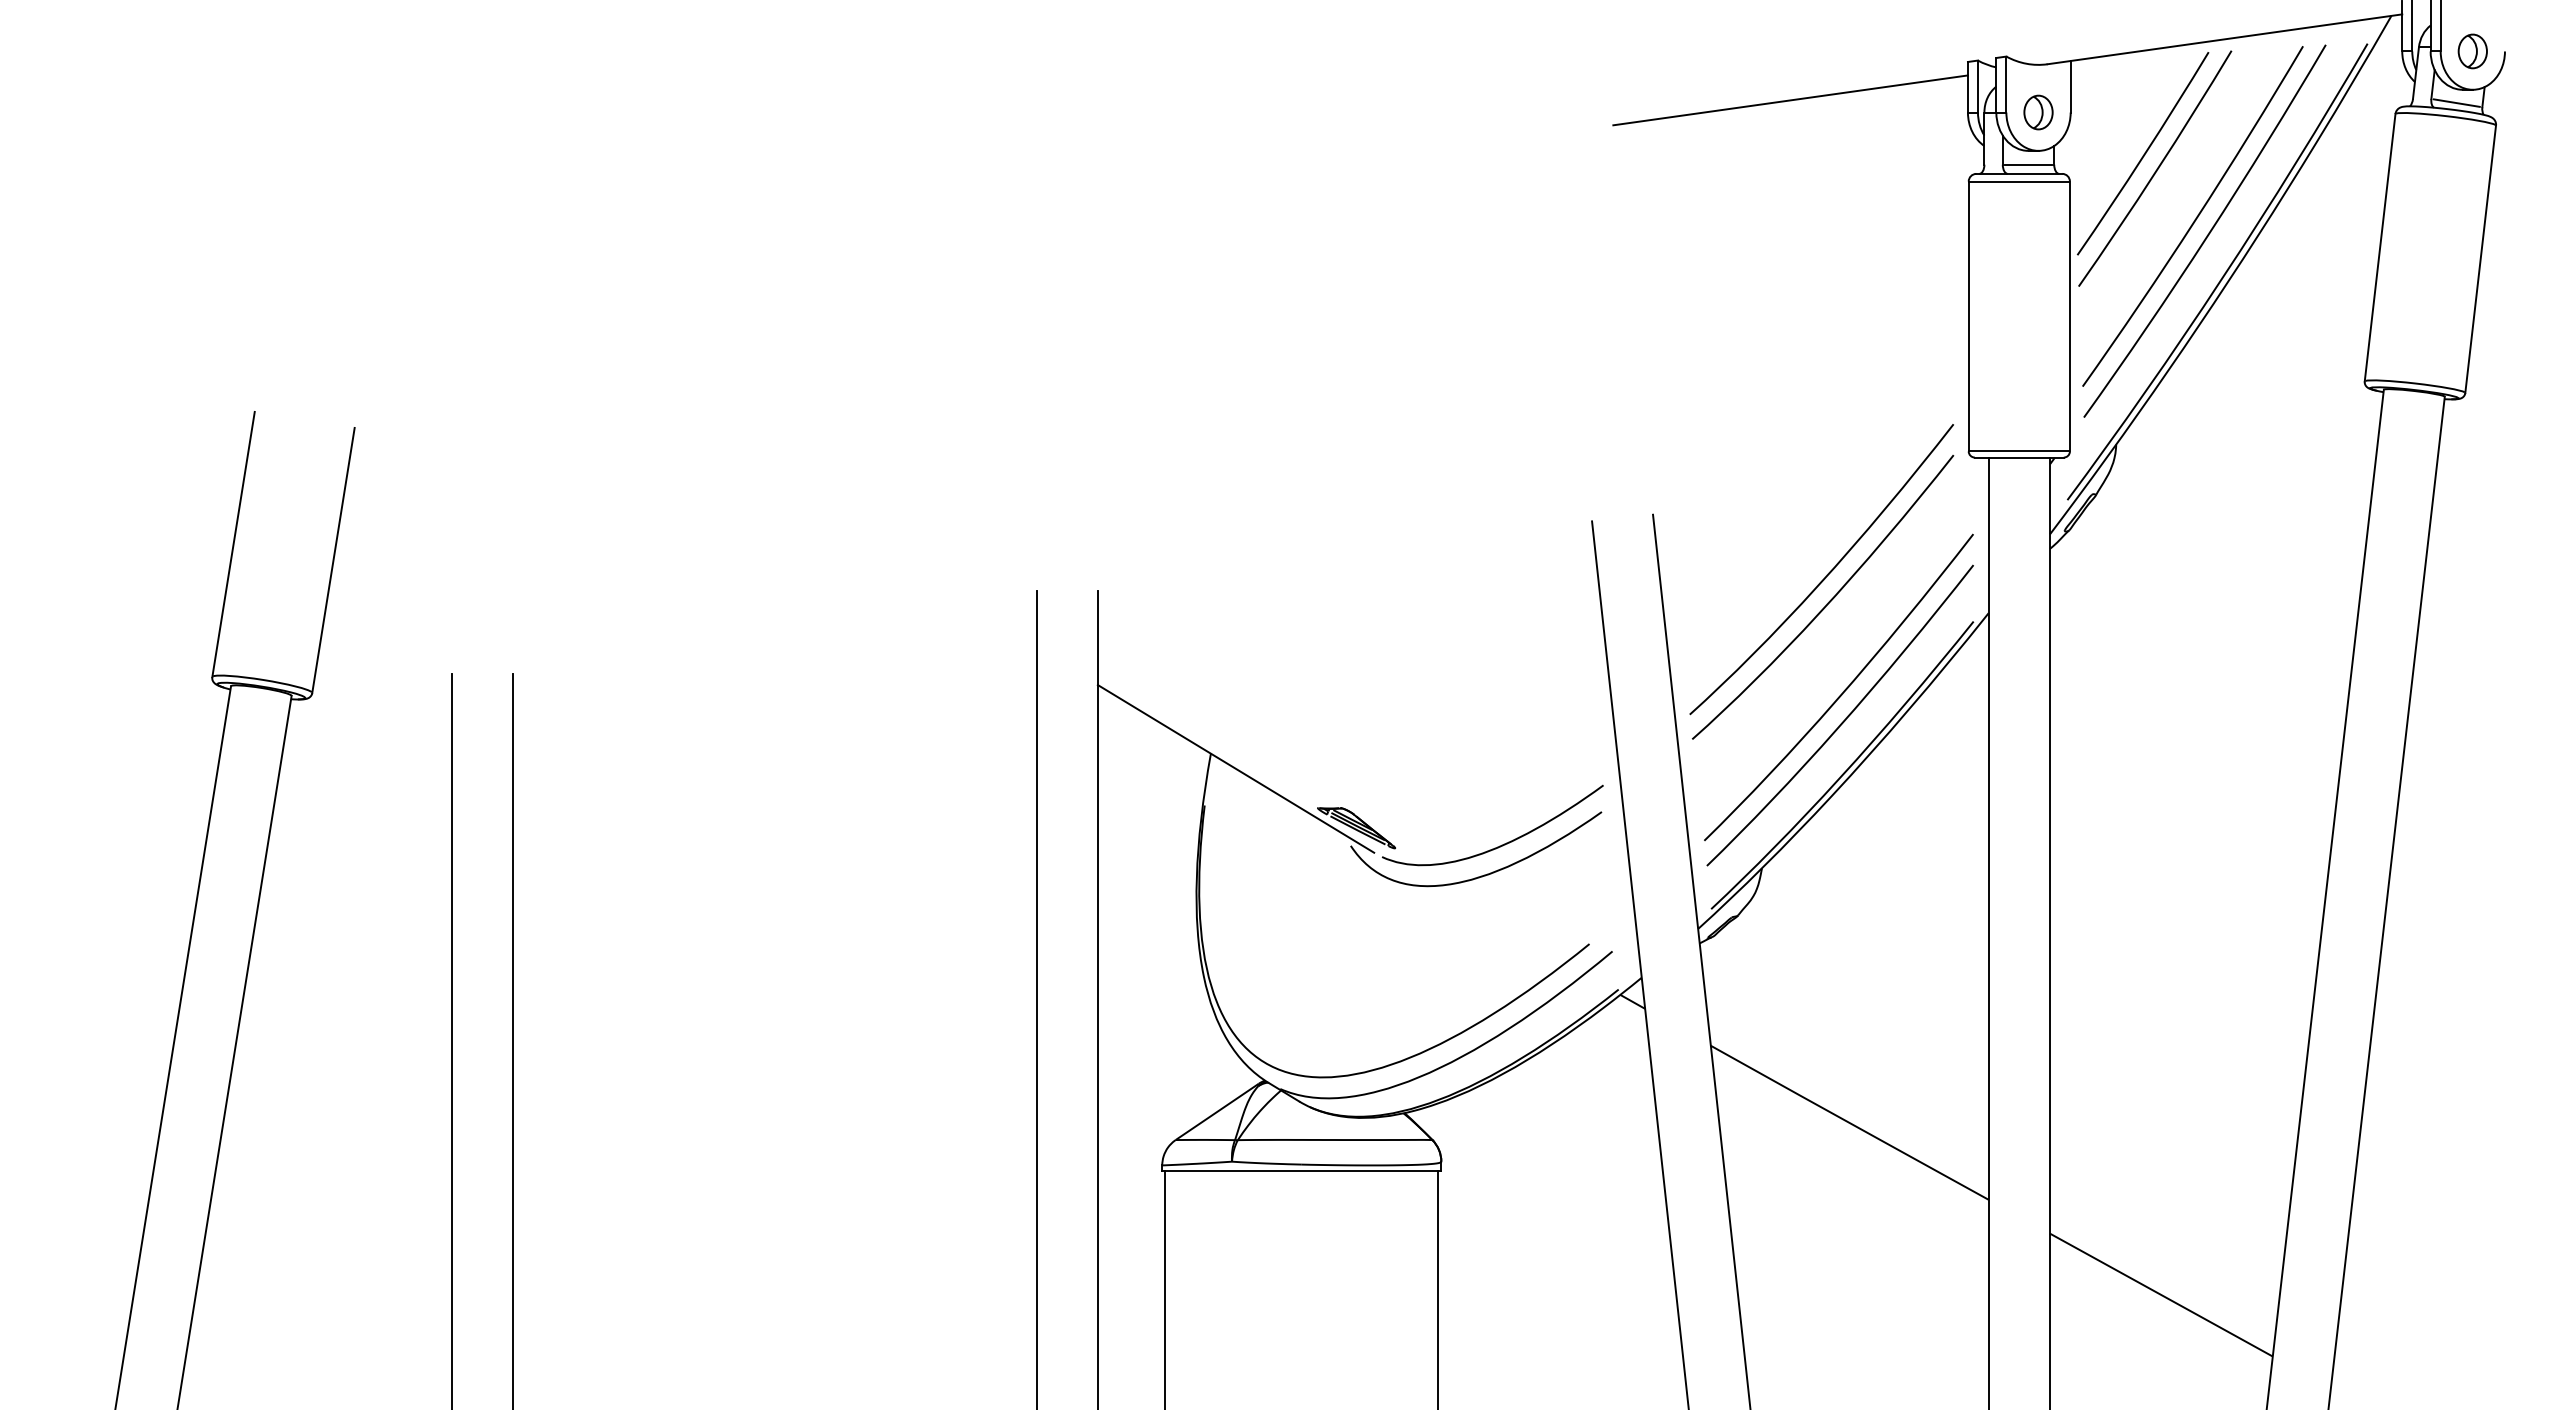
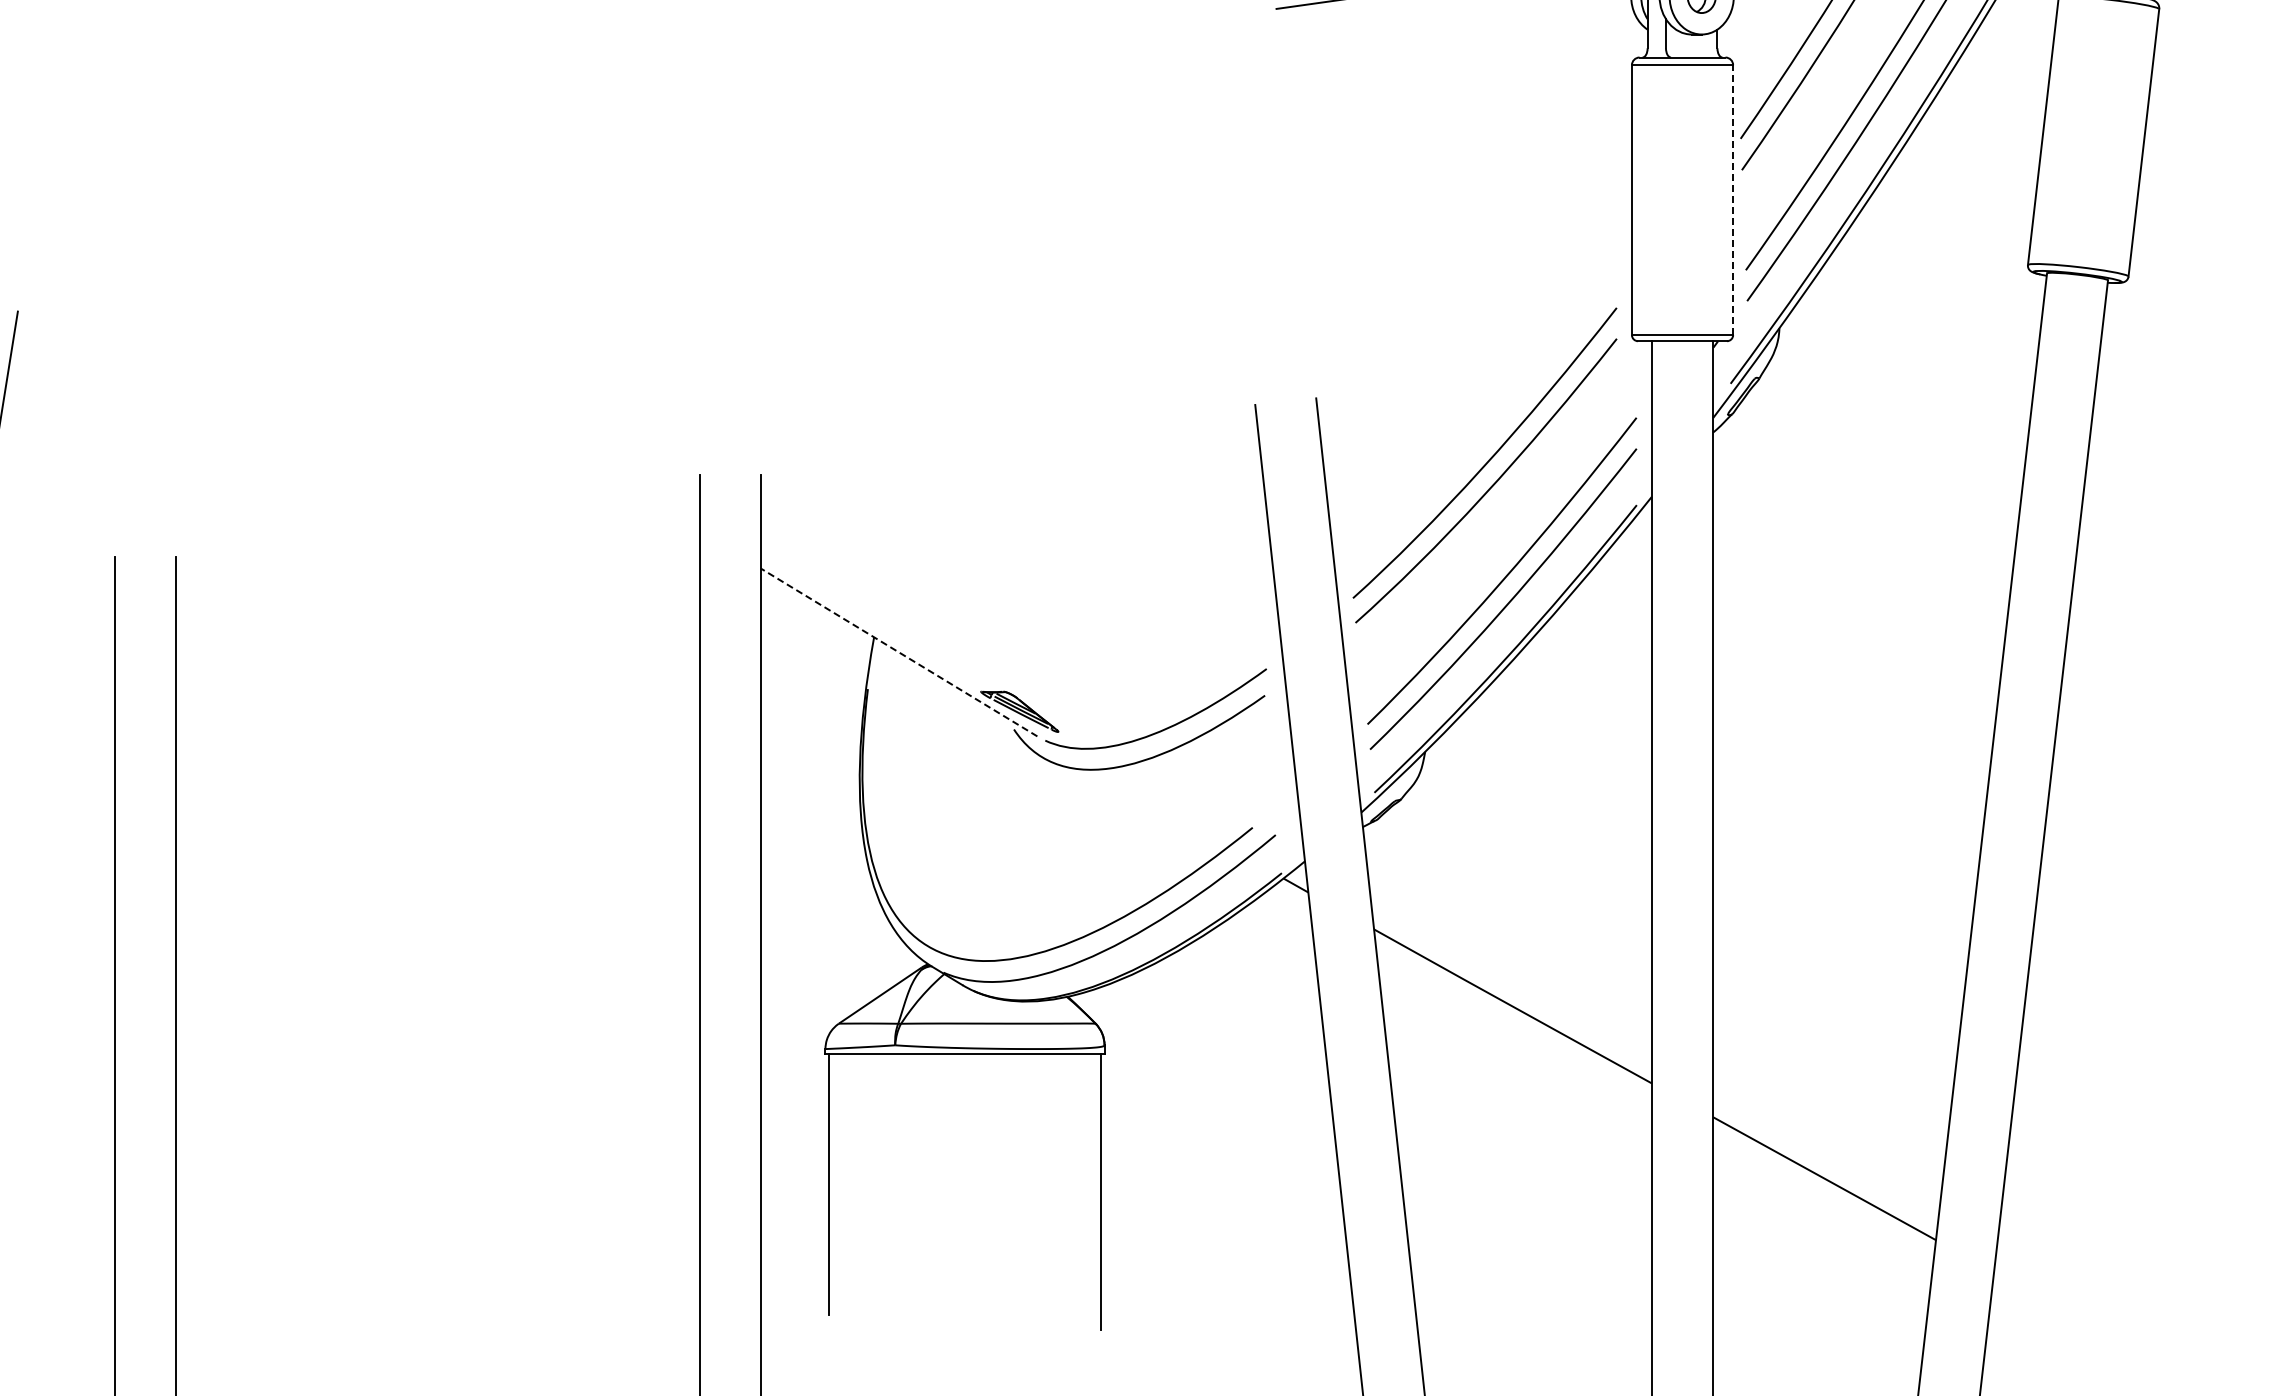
line: (2028, 164) -> (1691, 48), removed
line: (2069, 316) -> (1732, 200), solid -> dashed
line: (1236, 768) -> (899, 652), solid -> dashed

